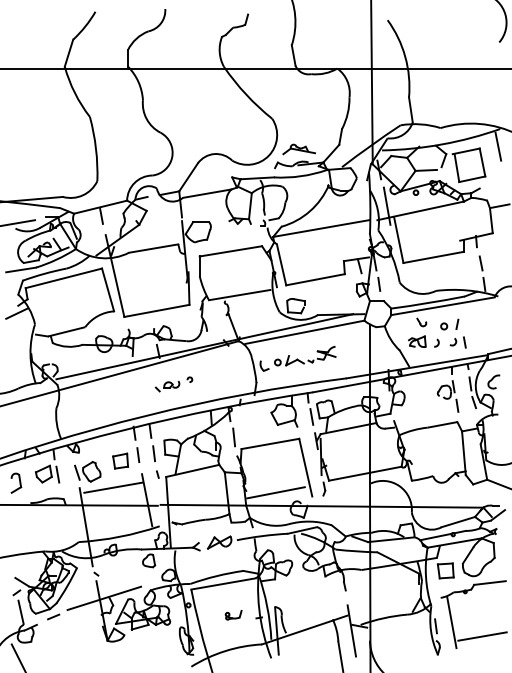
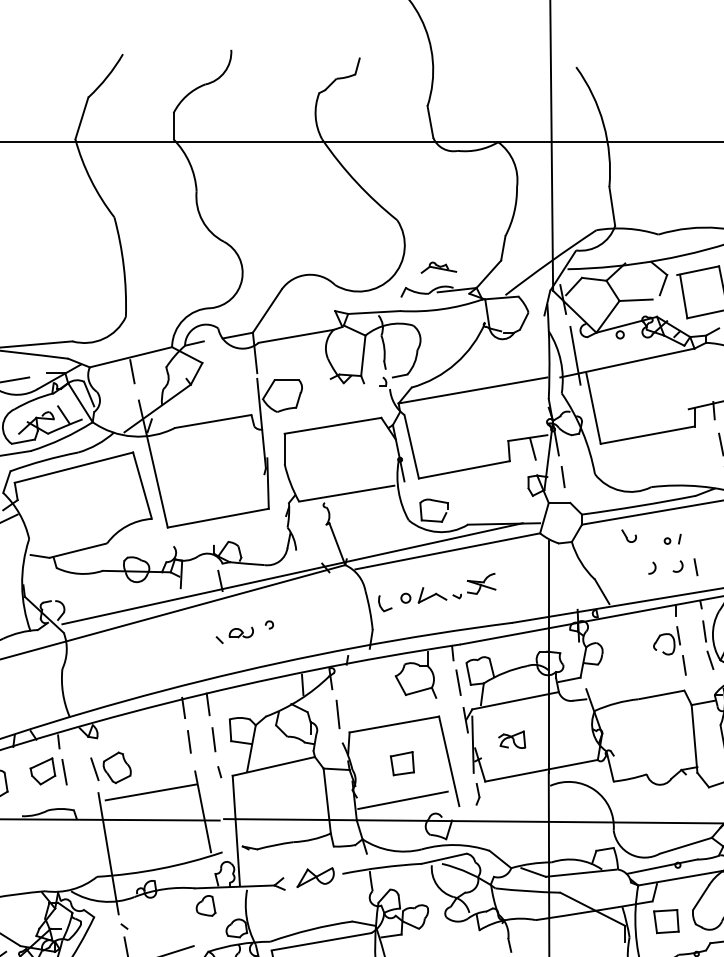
part: (298, 149) -> (437, 267), size x0.7
part: (449, 324) -> (672, 539), size x0.6
part: (417, 341) -> (512, 739), moved
part: (120, 460) -> (402, 762), moved

